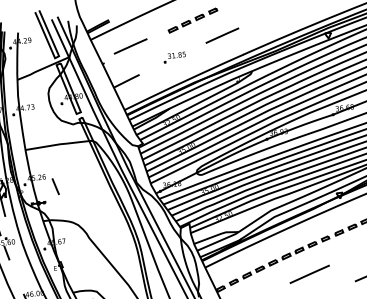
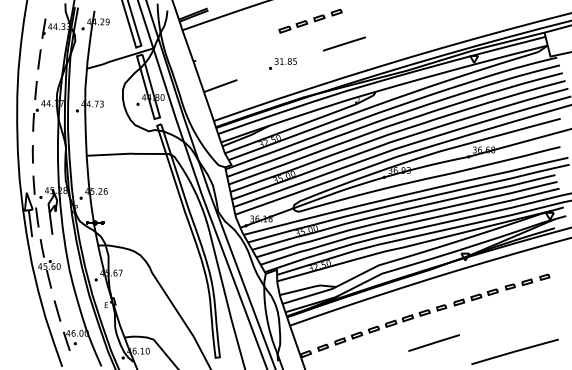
line: (129, 46) -> (229, 43), removed
line: (55, 186) -> (57, 310), moved
line: (309, 273) -> (433, 342), moved

